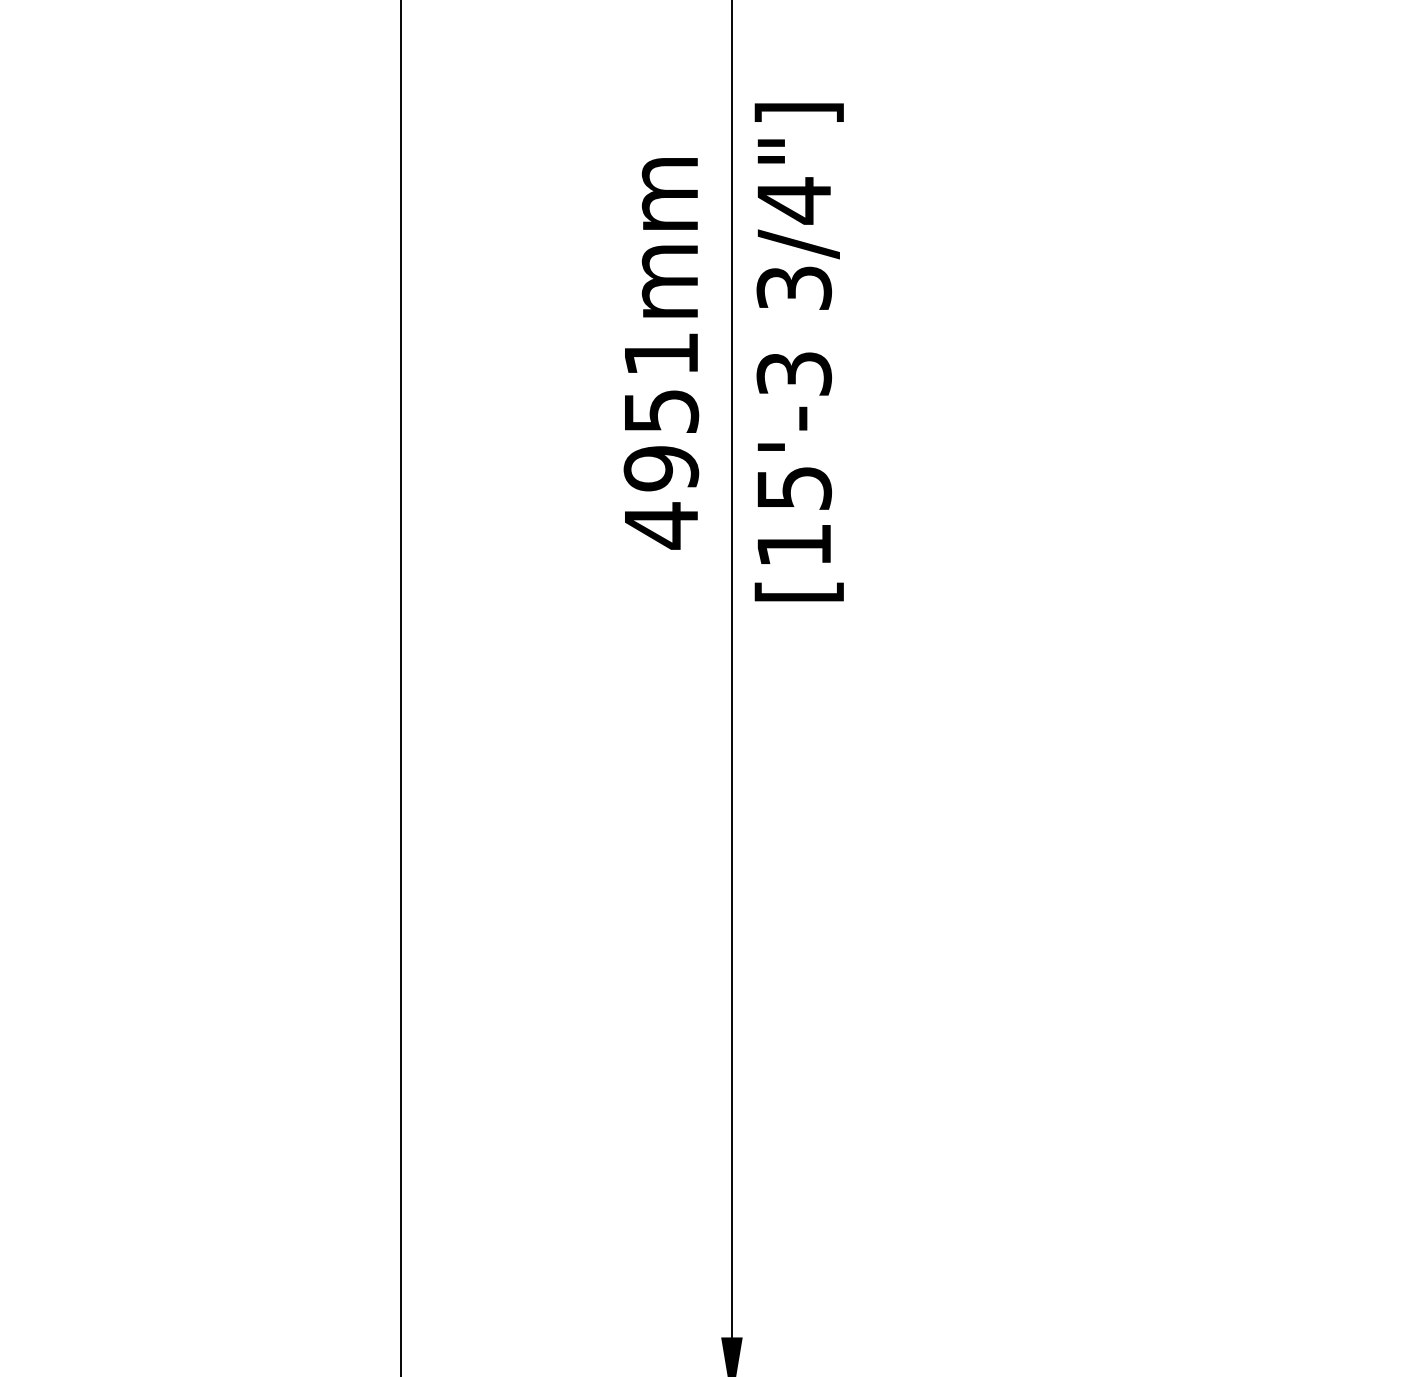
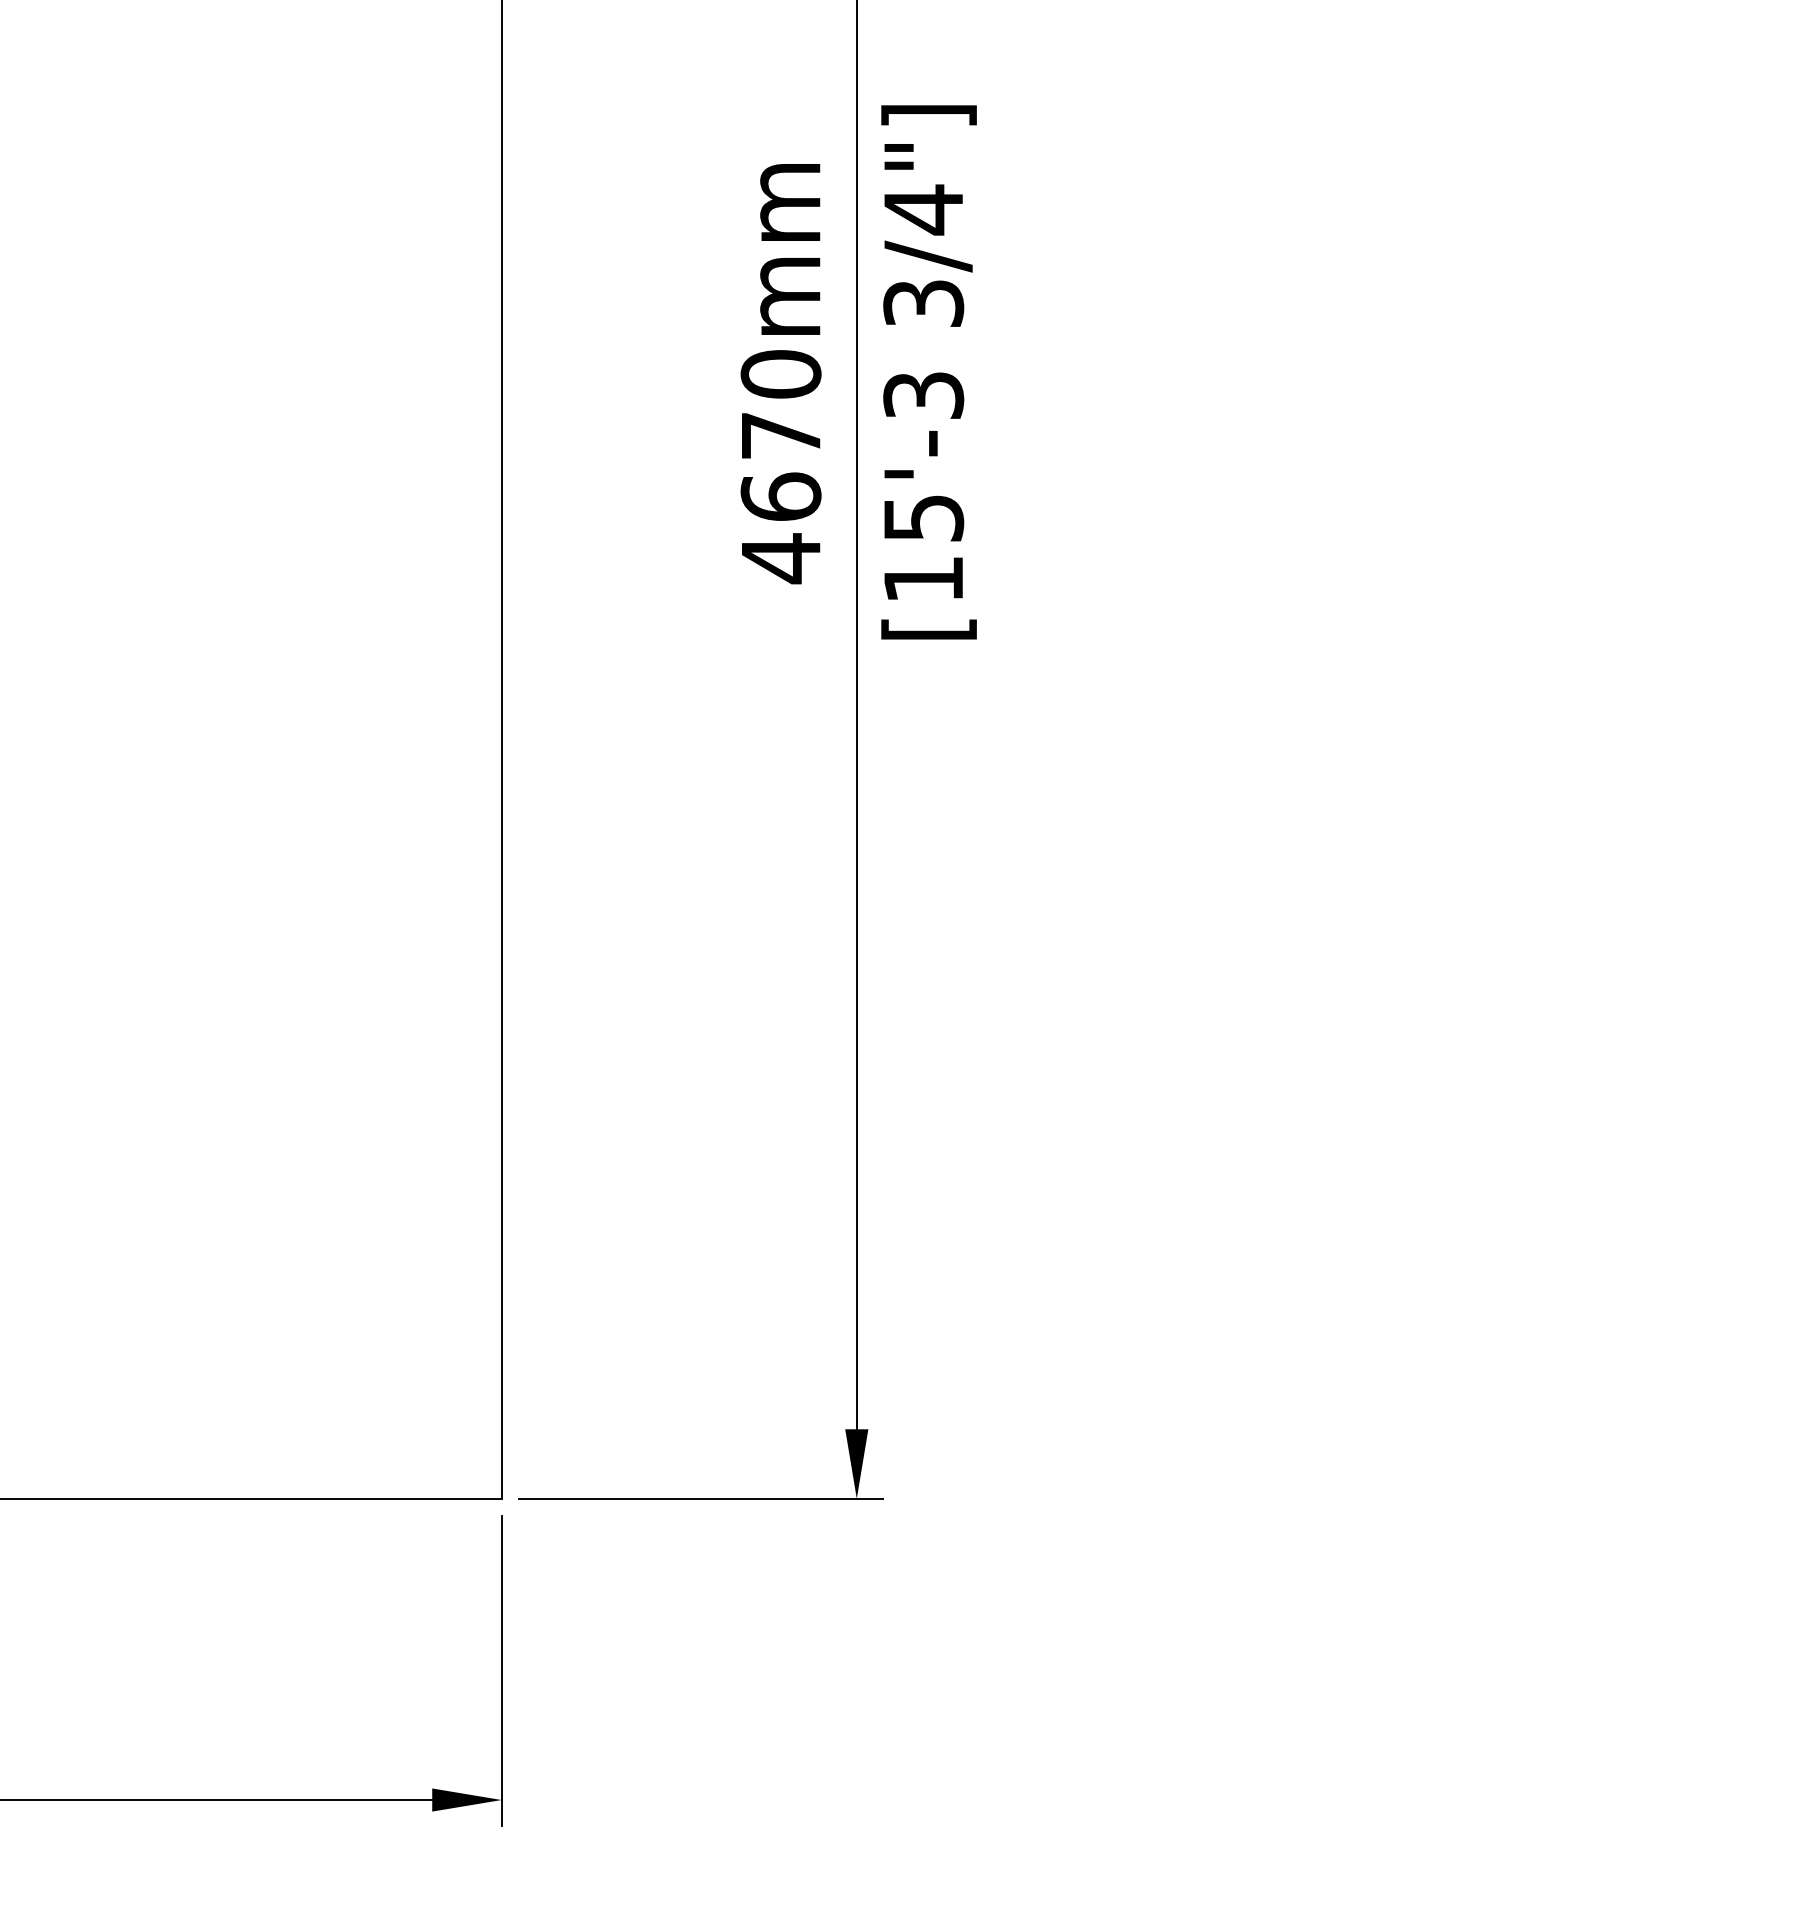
text: (660, 411) -> (780, 435), 4951mm -> 4670mm

